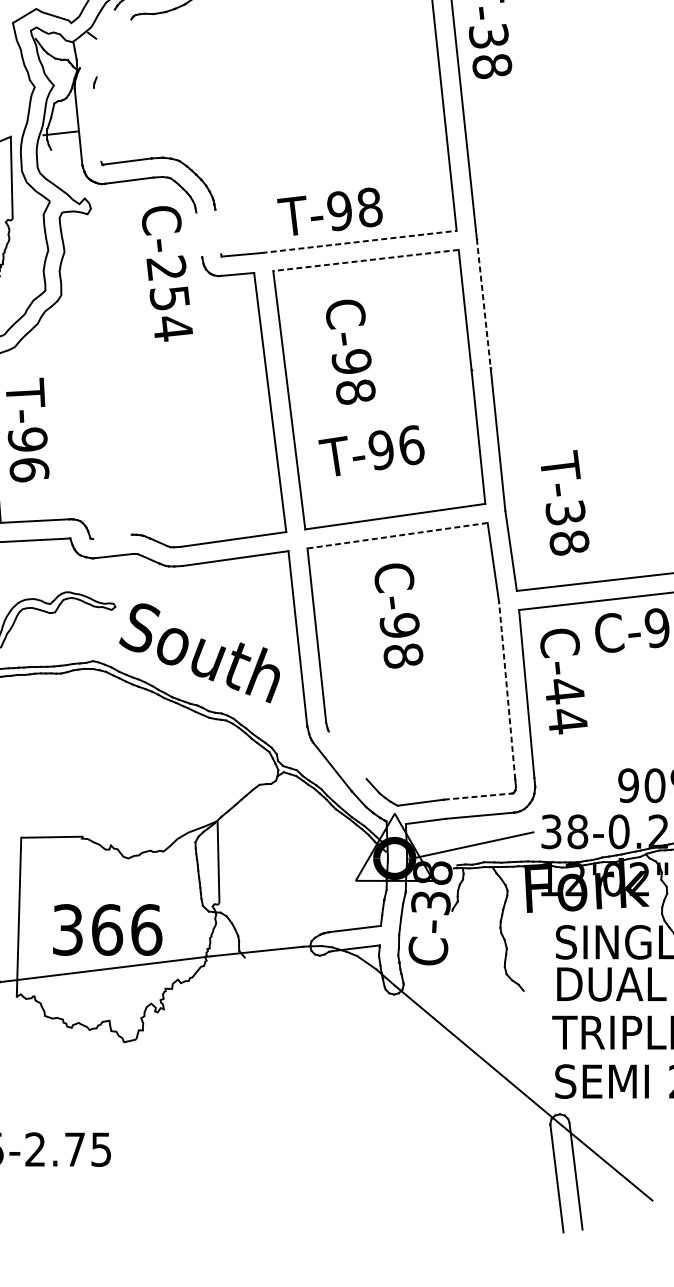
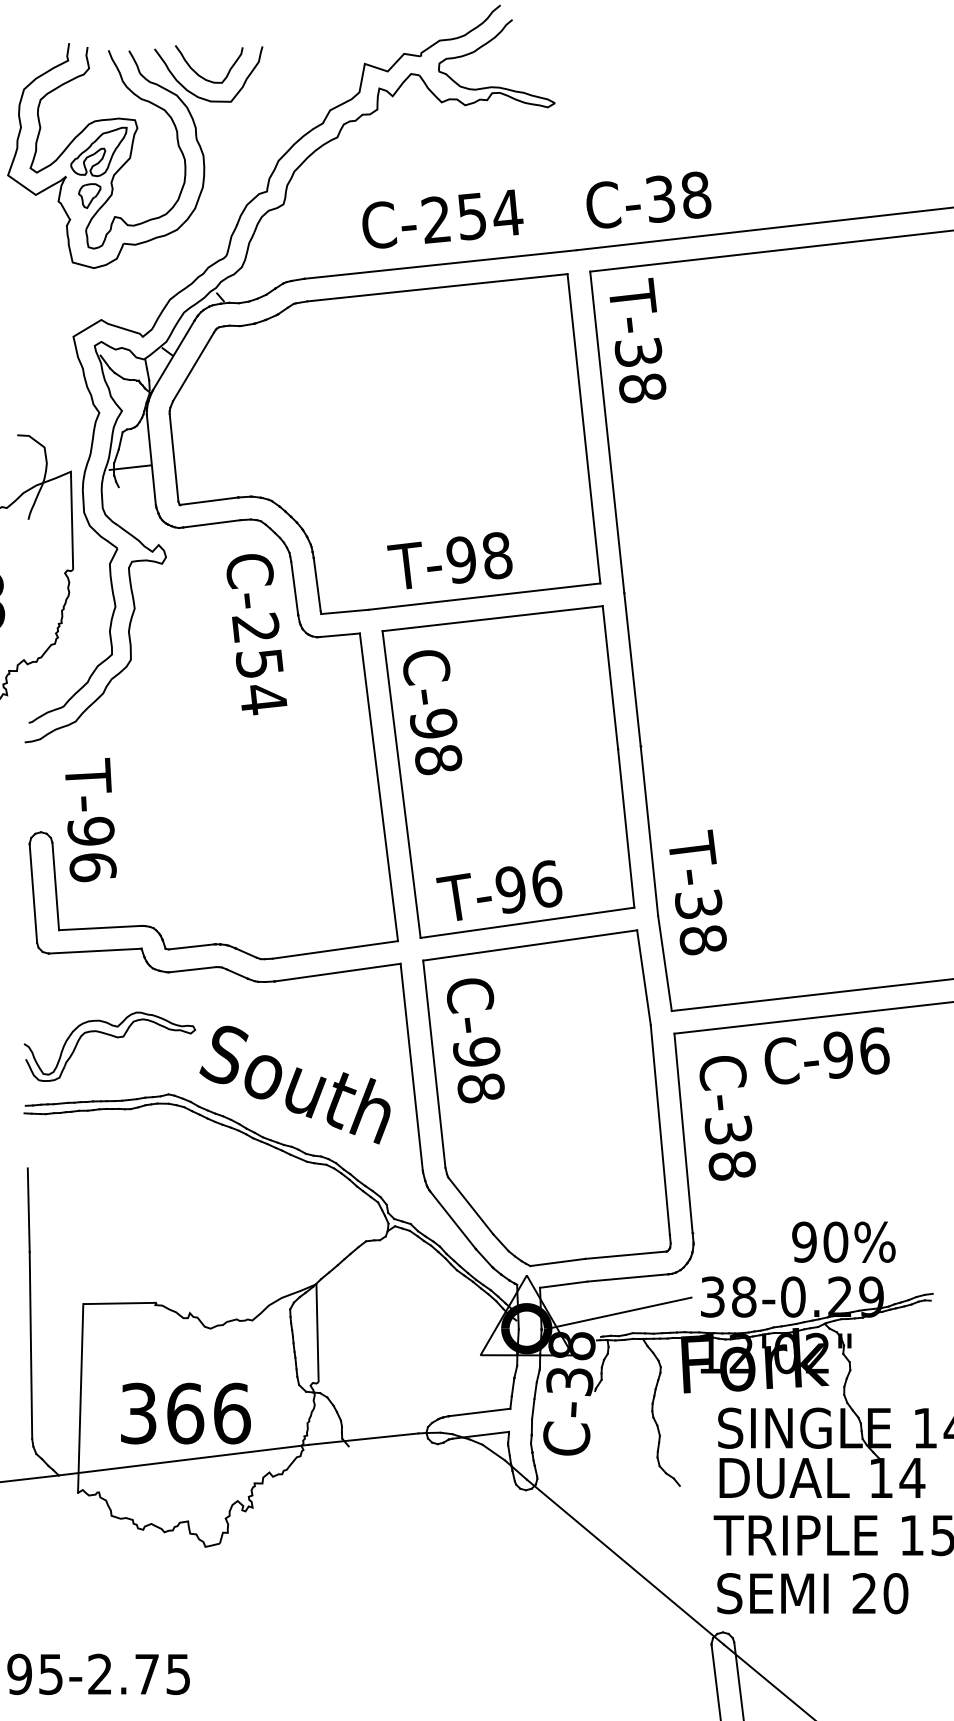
line: (97, 38) -> (173, 355), added
line: (113, 48) -> (192, 366), added
line: (97, 124) -> (173, 457), added
line: (217, 231) -> (316, 584), added
line: (199, 234) -> (294, 587), added
line: (359, 241) -> (484, 596), dashed -> solid
line: (365, 260) -> (492, 618), dashed -> solid
line: (483, 303) -> (632, 669), dashed -> solid
text: (350, 352) -> (432, 712), moved
text: (371, 450) -> (499, 890), moved
text: (564, 502) -> (697, 892), moved
line: (397, 535) -> (529, 945), dashed -> solid
line: (112, 536) -> (191, 946), added
text: (398, 615) -> (475, 1040), moved
line: (507, 690) -> (660, 1129), dashed -> solid
text: (565, 706) -> (729, 1148), C-44 -> C-38
line: (347, 754) -> (470, 1205), added
line: (477, 796) -> (625, 1255), dashed -> solid

